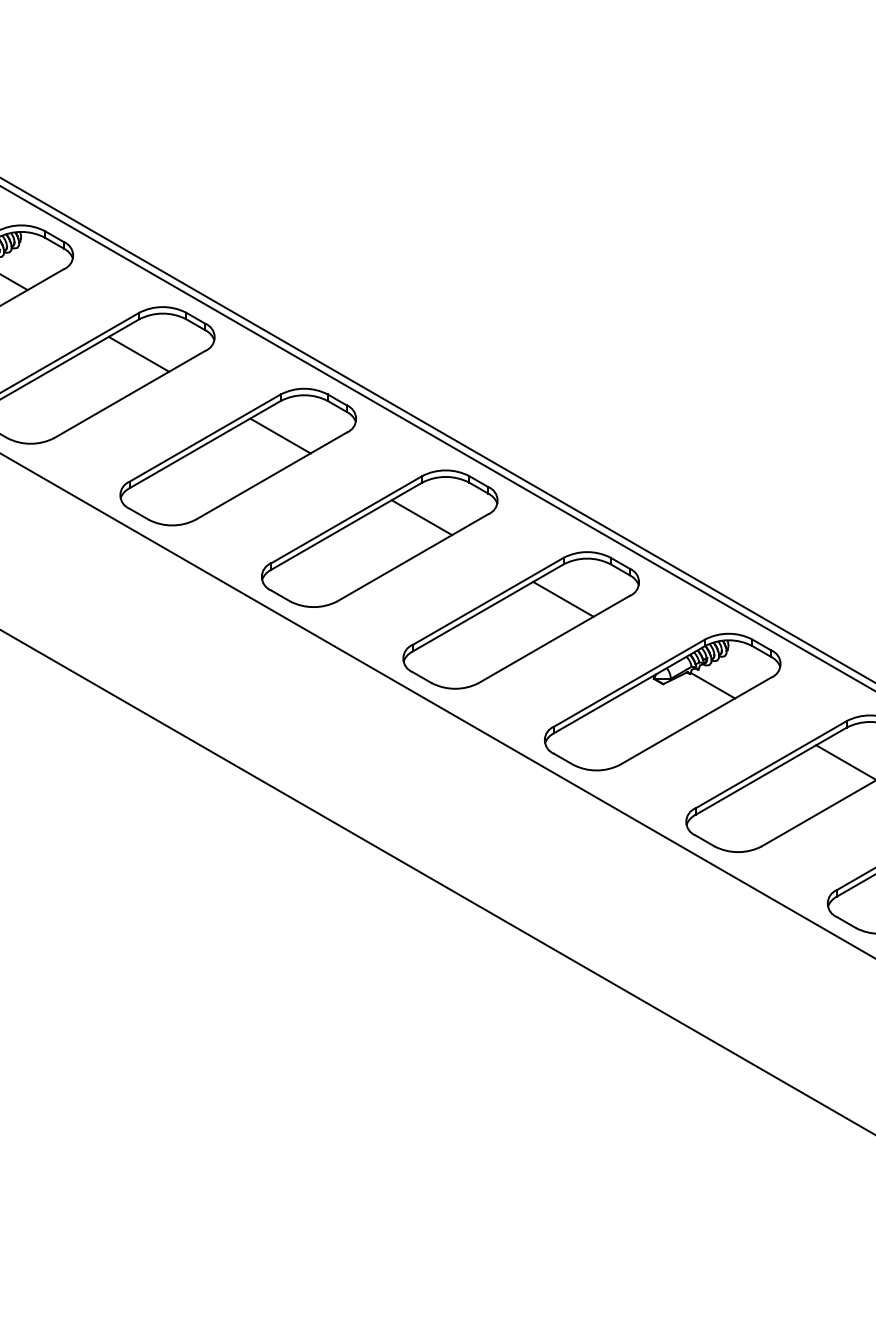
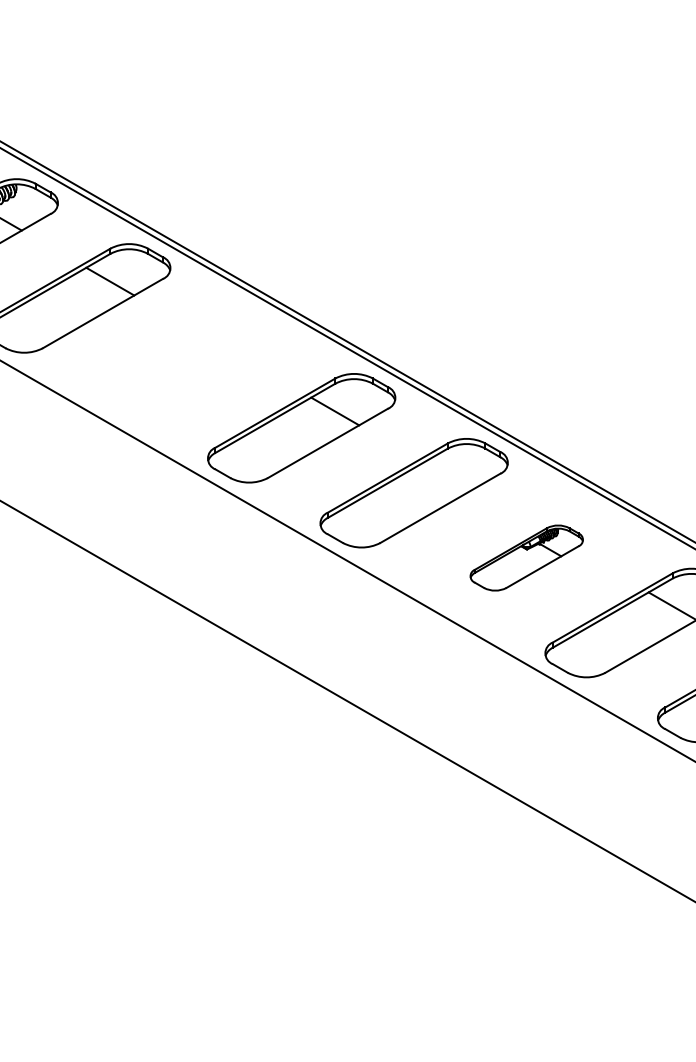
part: (237, 457) -> (188, 363), removed
line: (563, 599) -> (447, 476), removed
part: (662, 701) -> (526, 557), size x0.6

